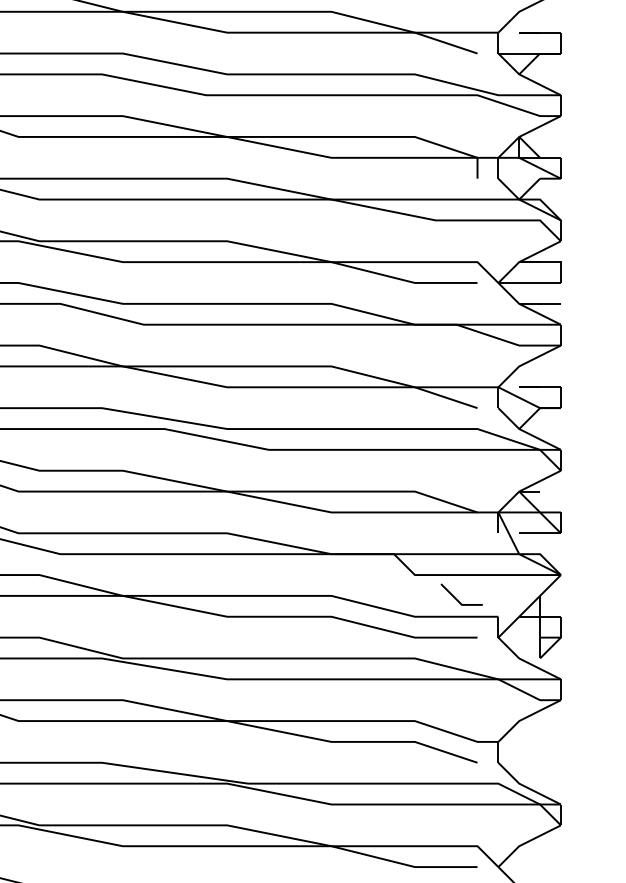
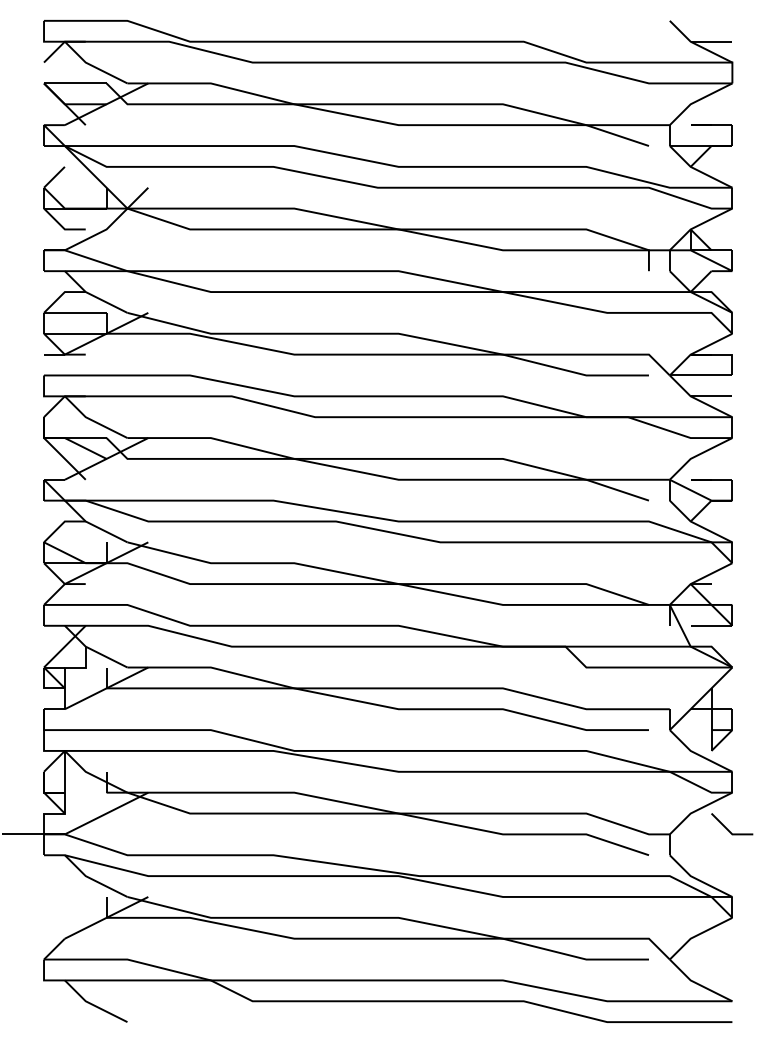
curve: (457, 599) -> (727, 828), moved

